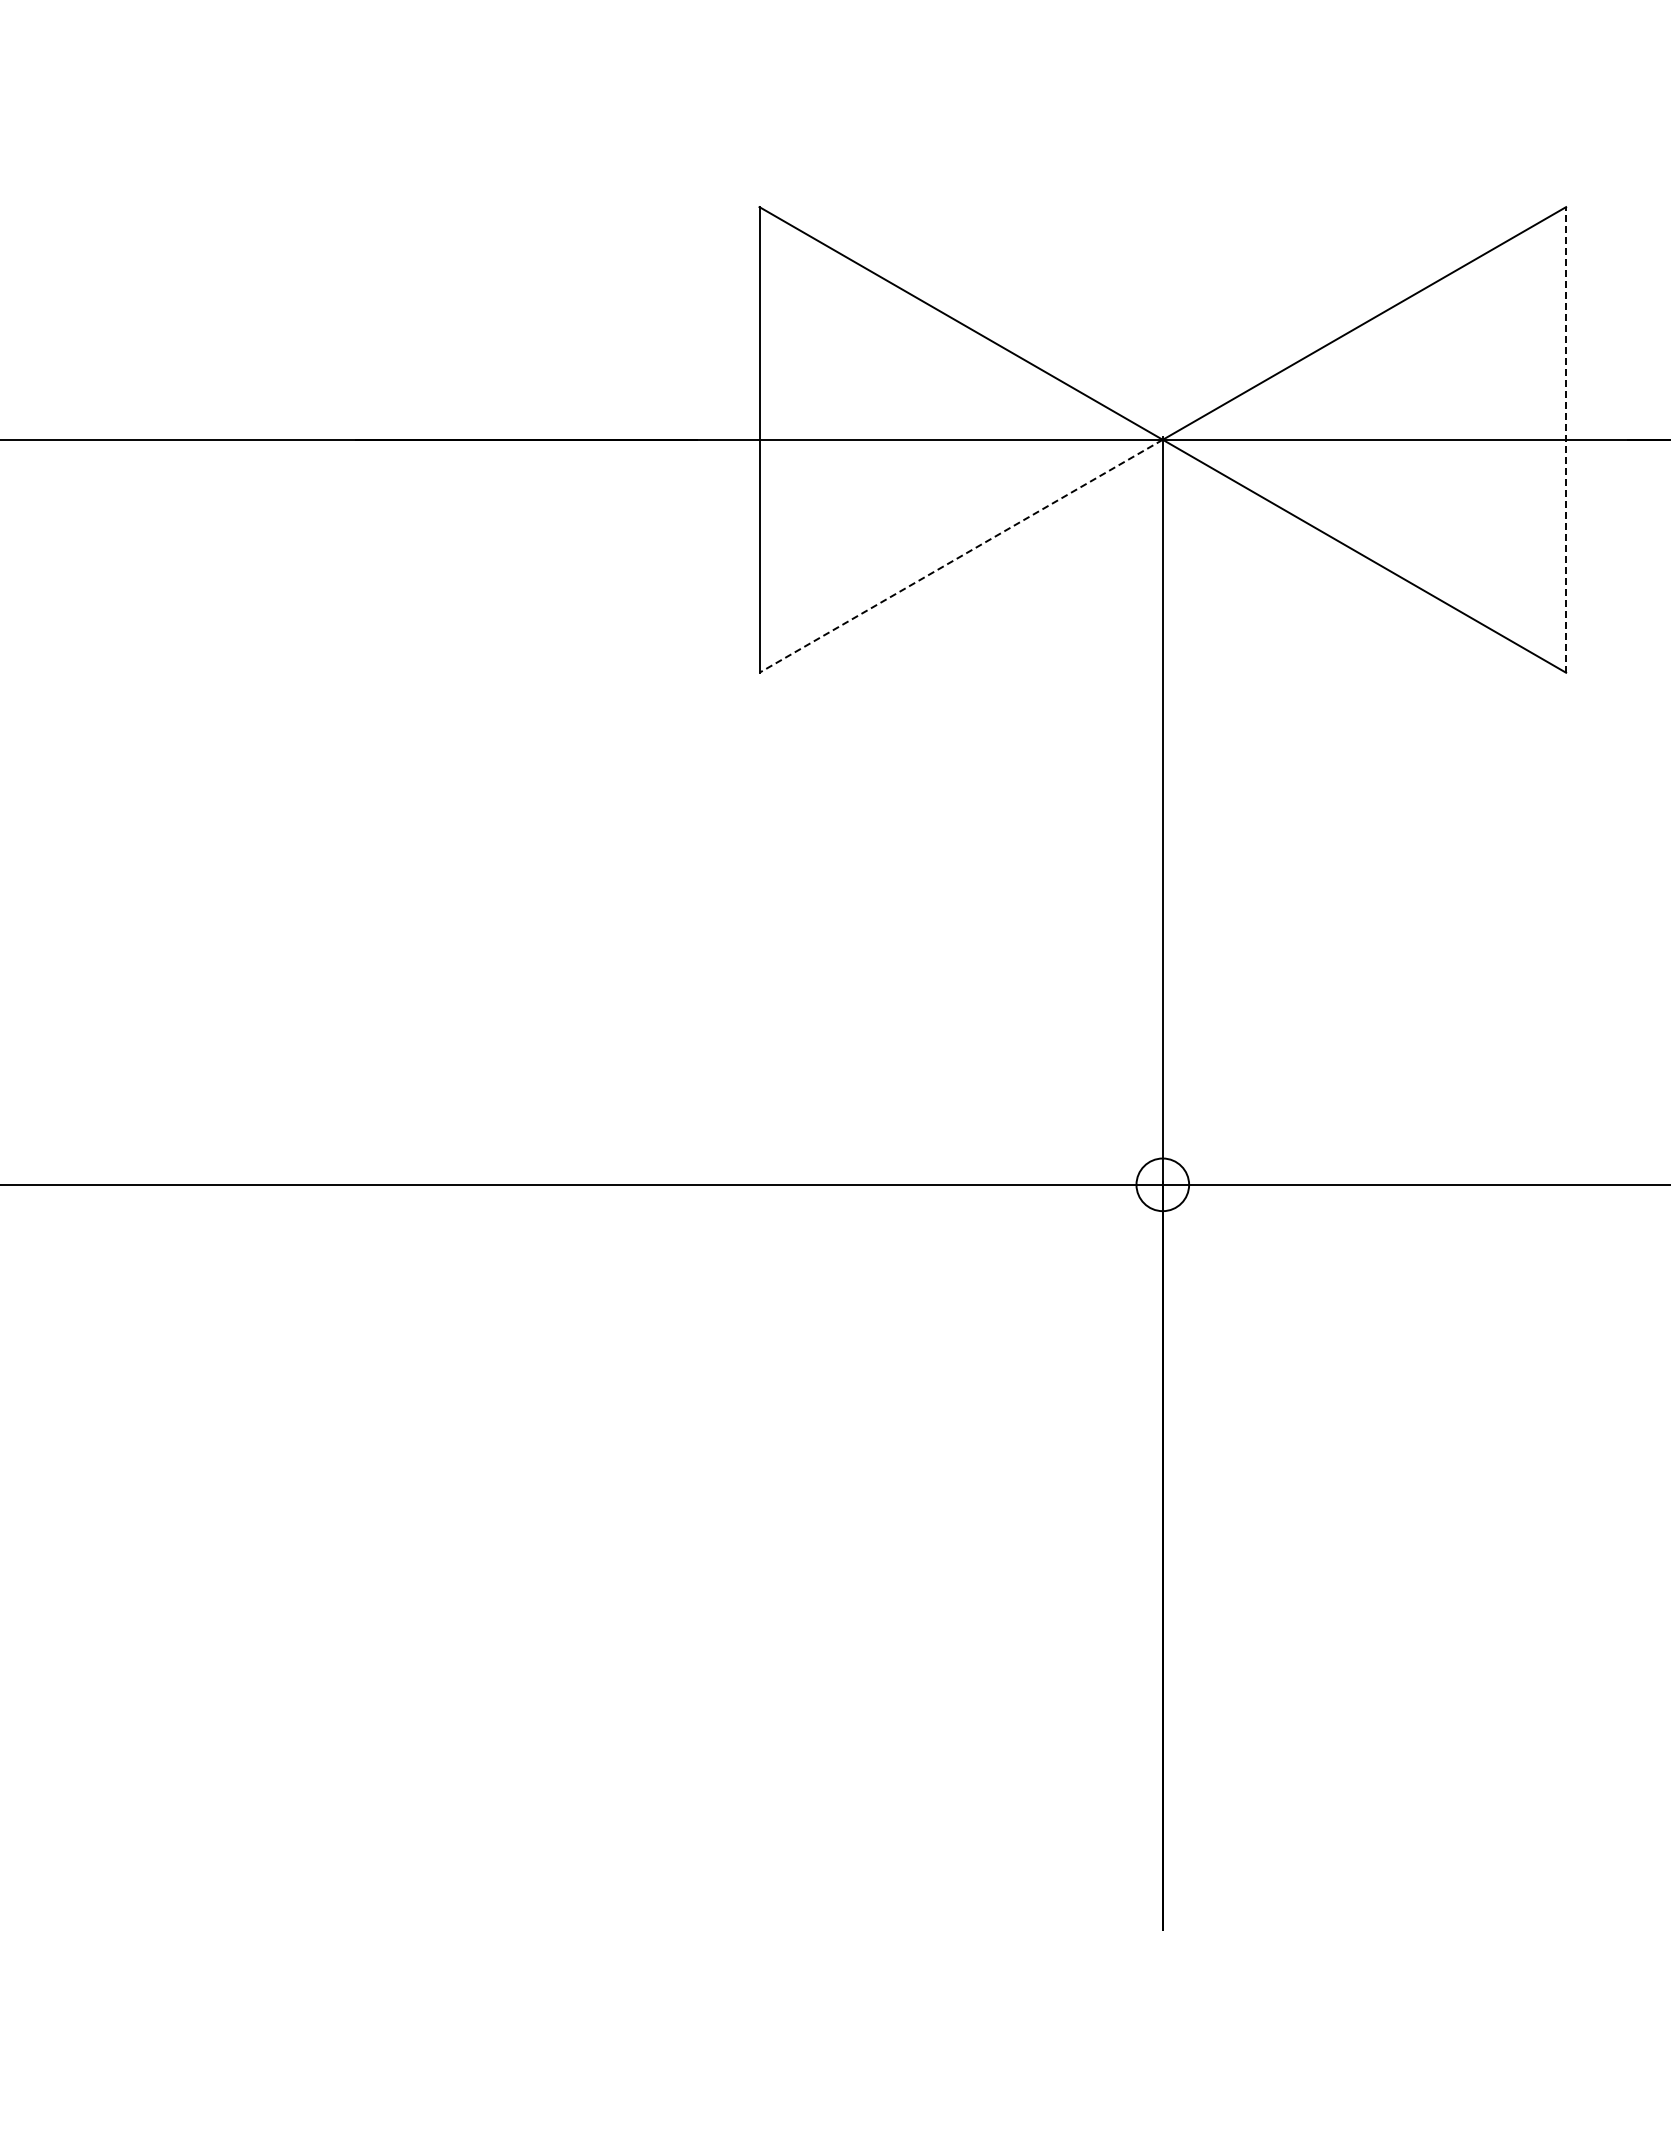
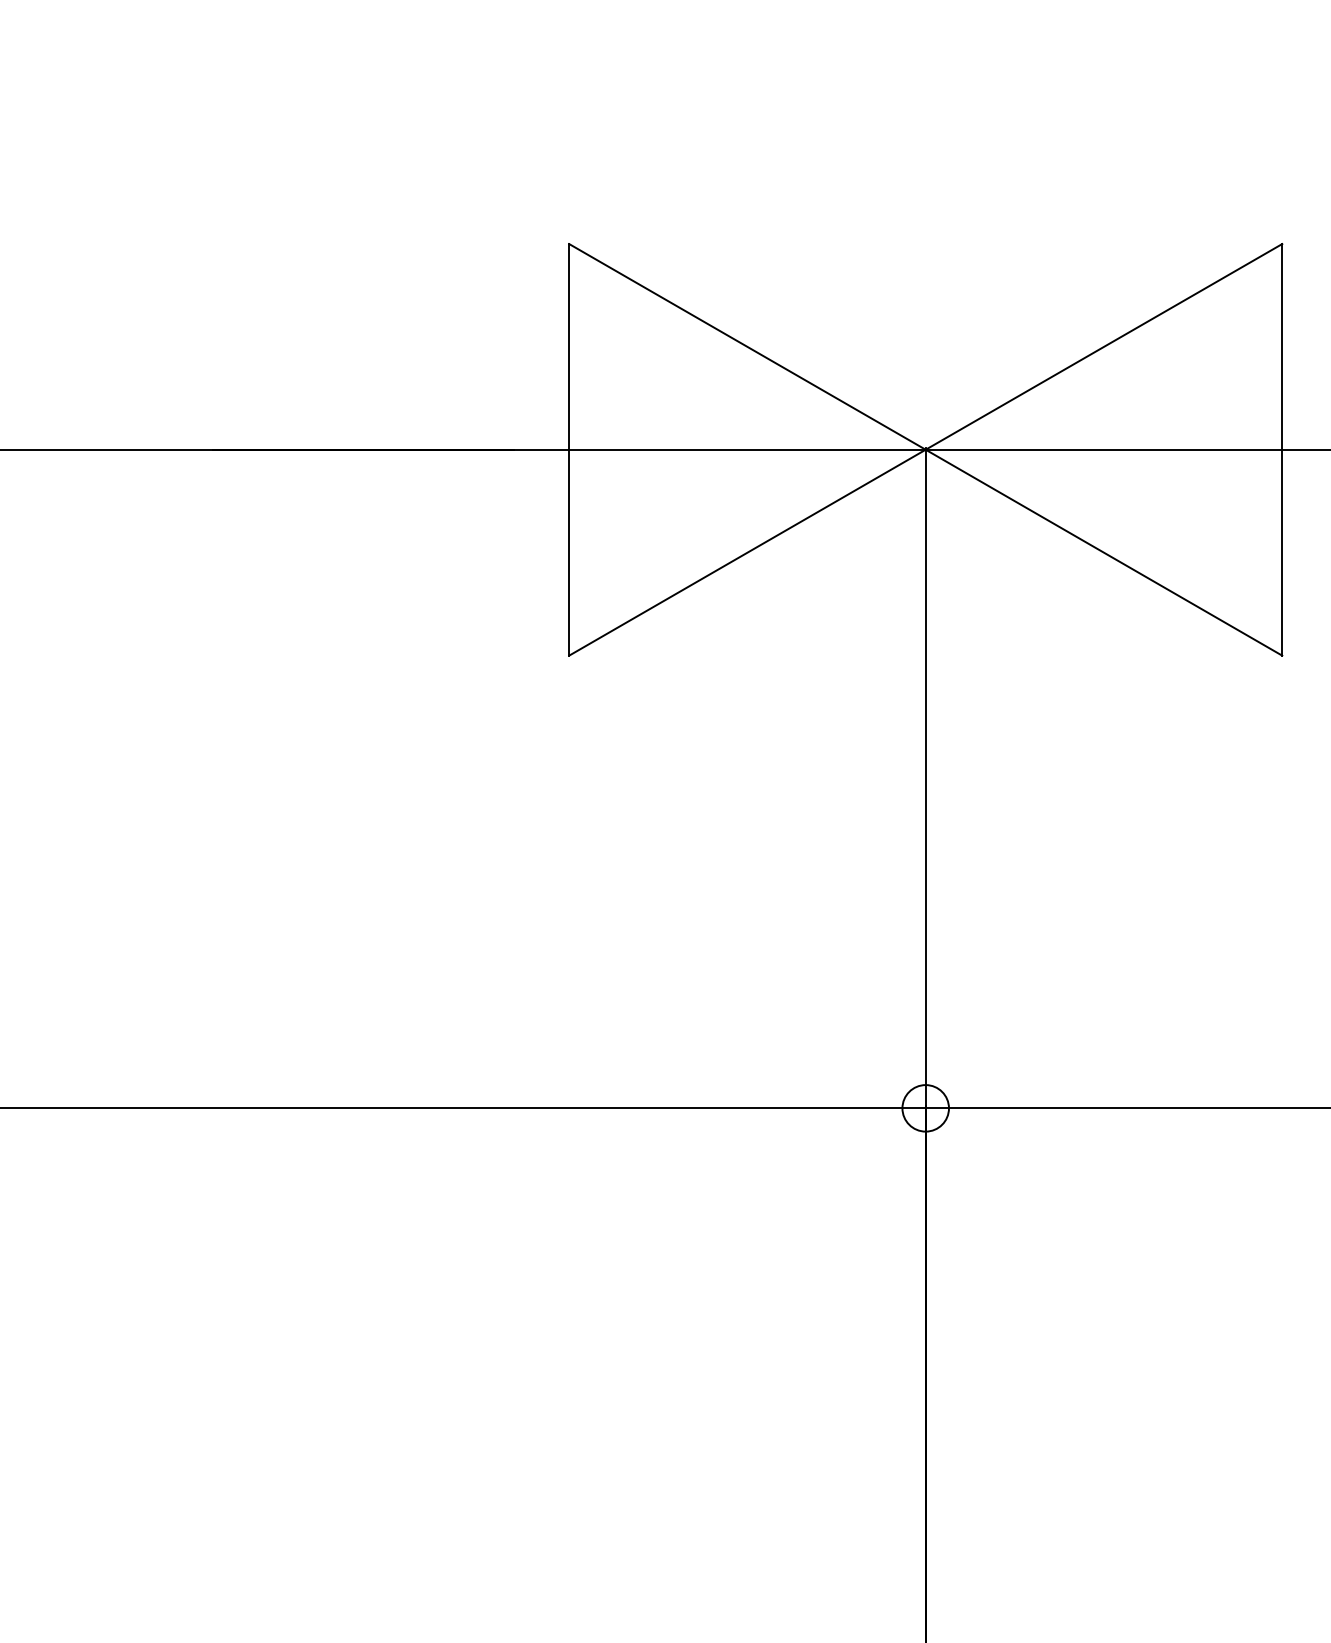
line: (1566, 439) -> (1282, 449), dashed -> solid
line: (961, 556) -> (747, 552), dashed -> solid

